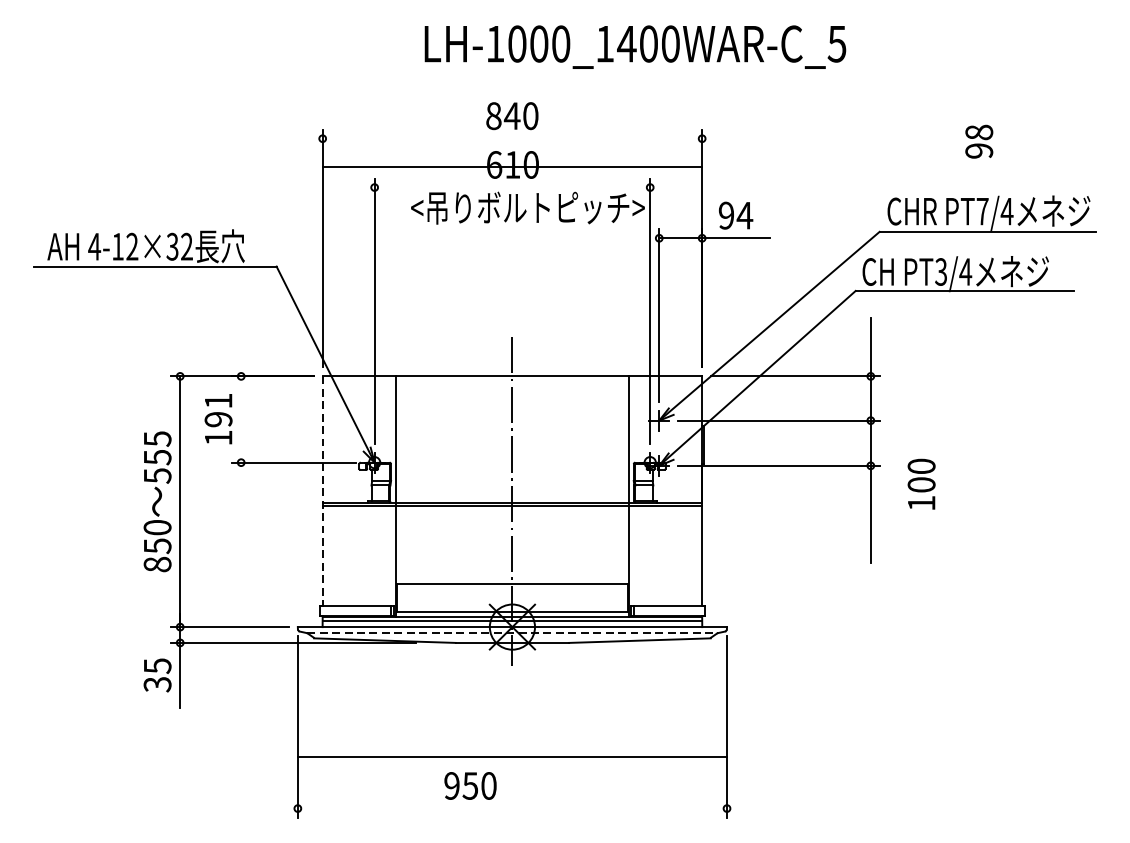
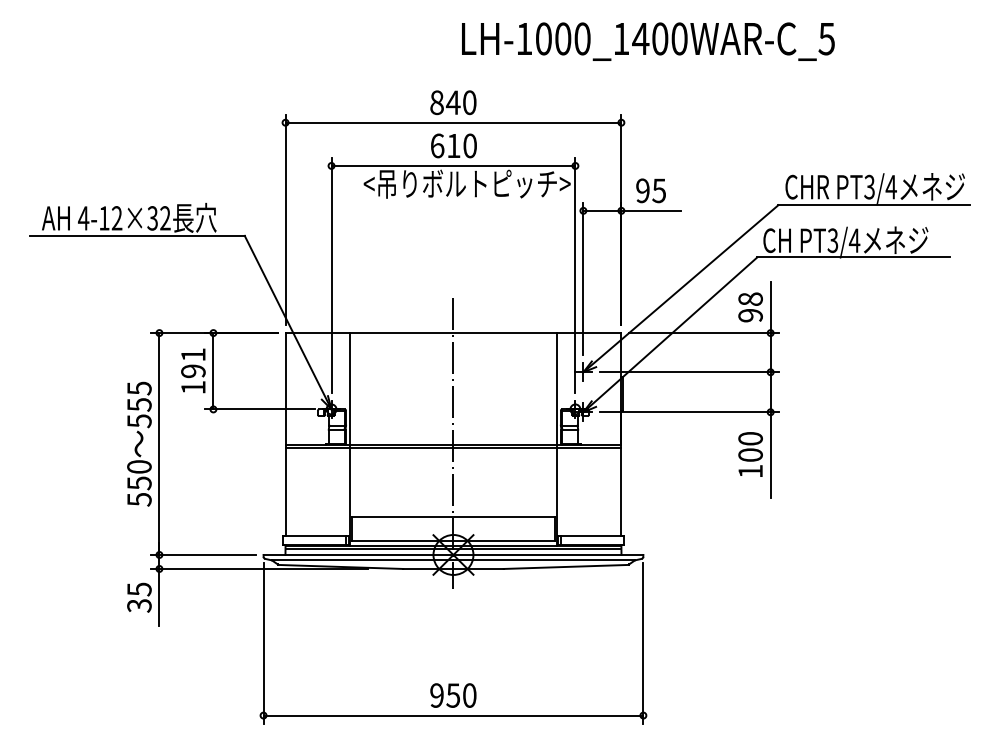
text: (635, 46) -> (648, 41), moved
text: (979, 141) -> (750, 307), moved
line: (512, 166) -> (453, 122), moved
line: (512, 187) -> (453, 165), added
text: (982, 210) -> (869, 186), PT7/4 -> PT3/4
text: (744, 215) -> (658, 190), 94 -> 95
line: (241, 419) -> (213, 371), added
text: (921, 484) -> (750, 454), moved
line: (322, 492) -> (285, 435), dashed -> solid
text: (157, 564) -> (139, 499), 850 -> 550
line: (512, 633) -> (453, 560), dashed -> solid
line: (512, 756) -> (453, 715), moved
text: (470, 785) -> (453, 695), moved

